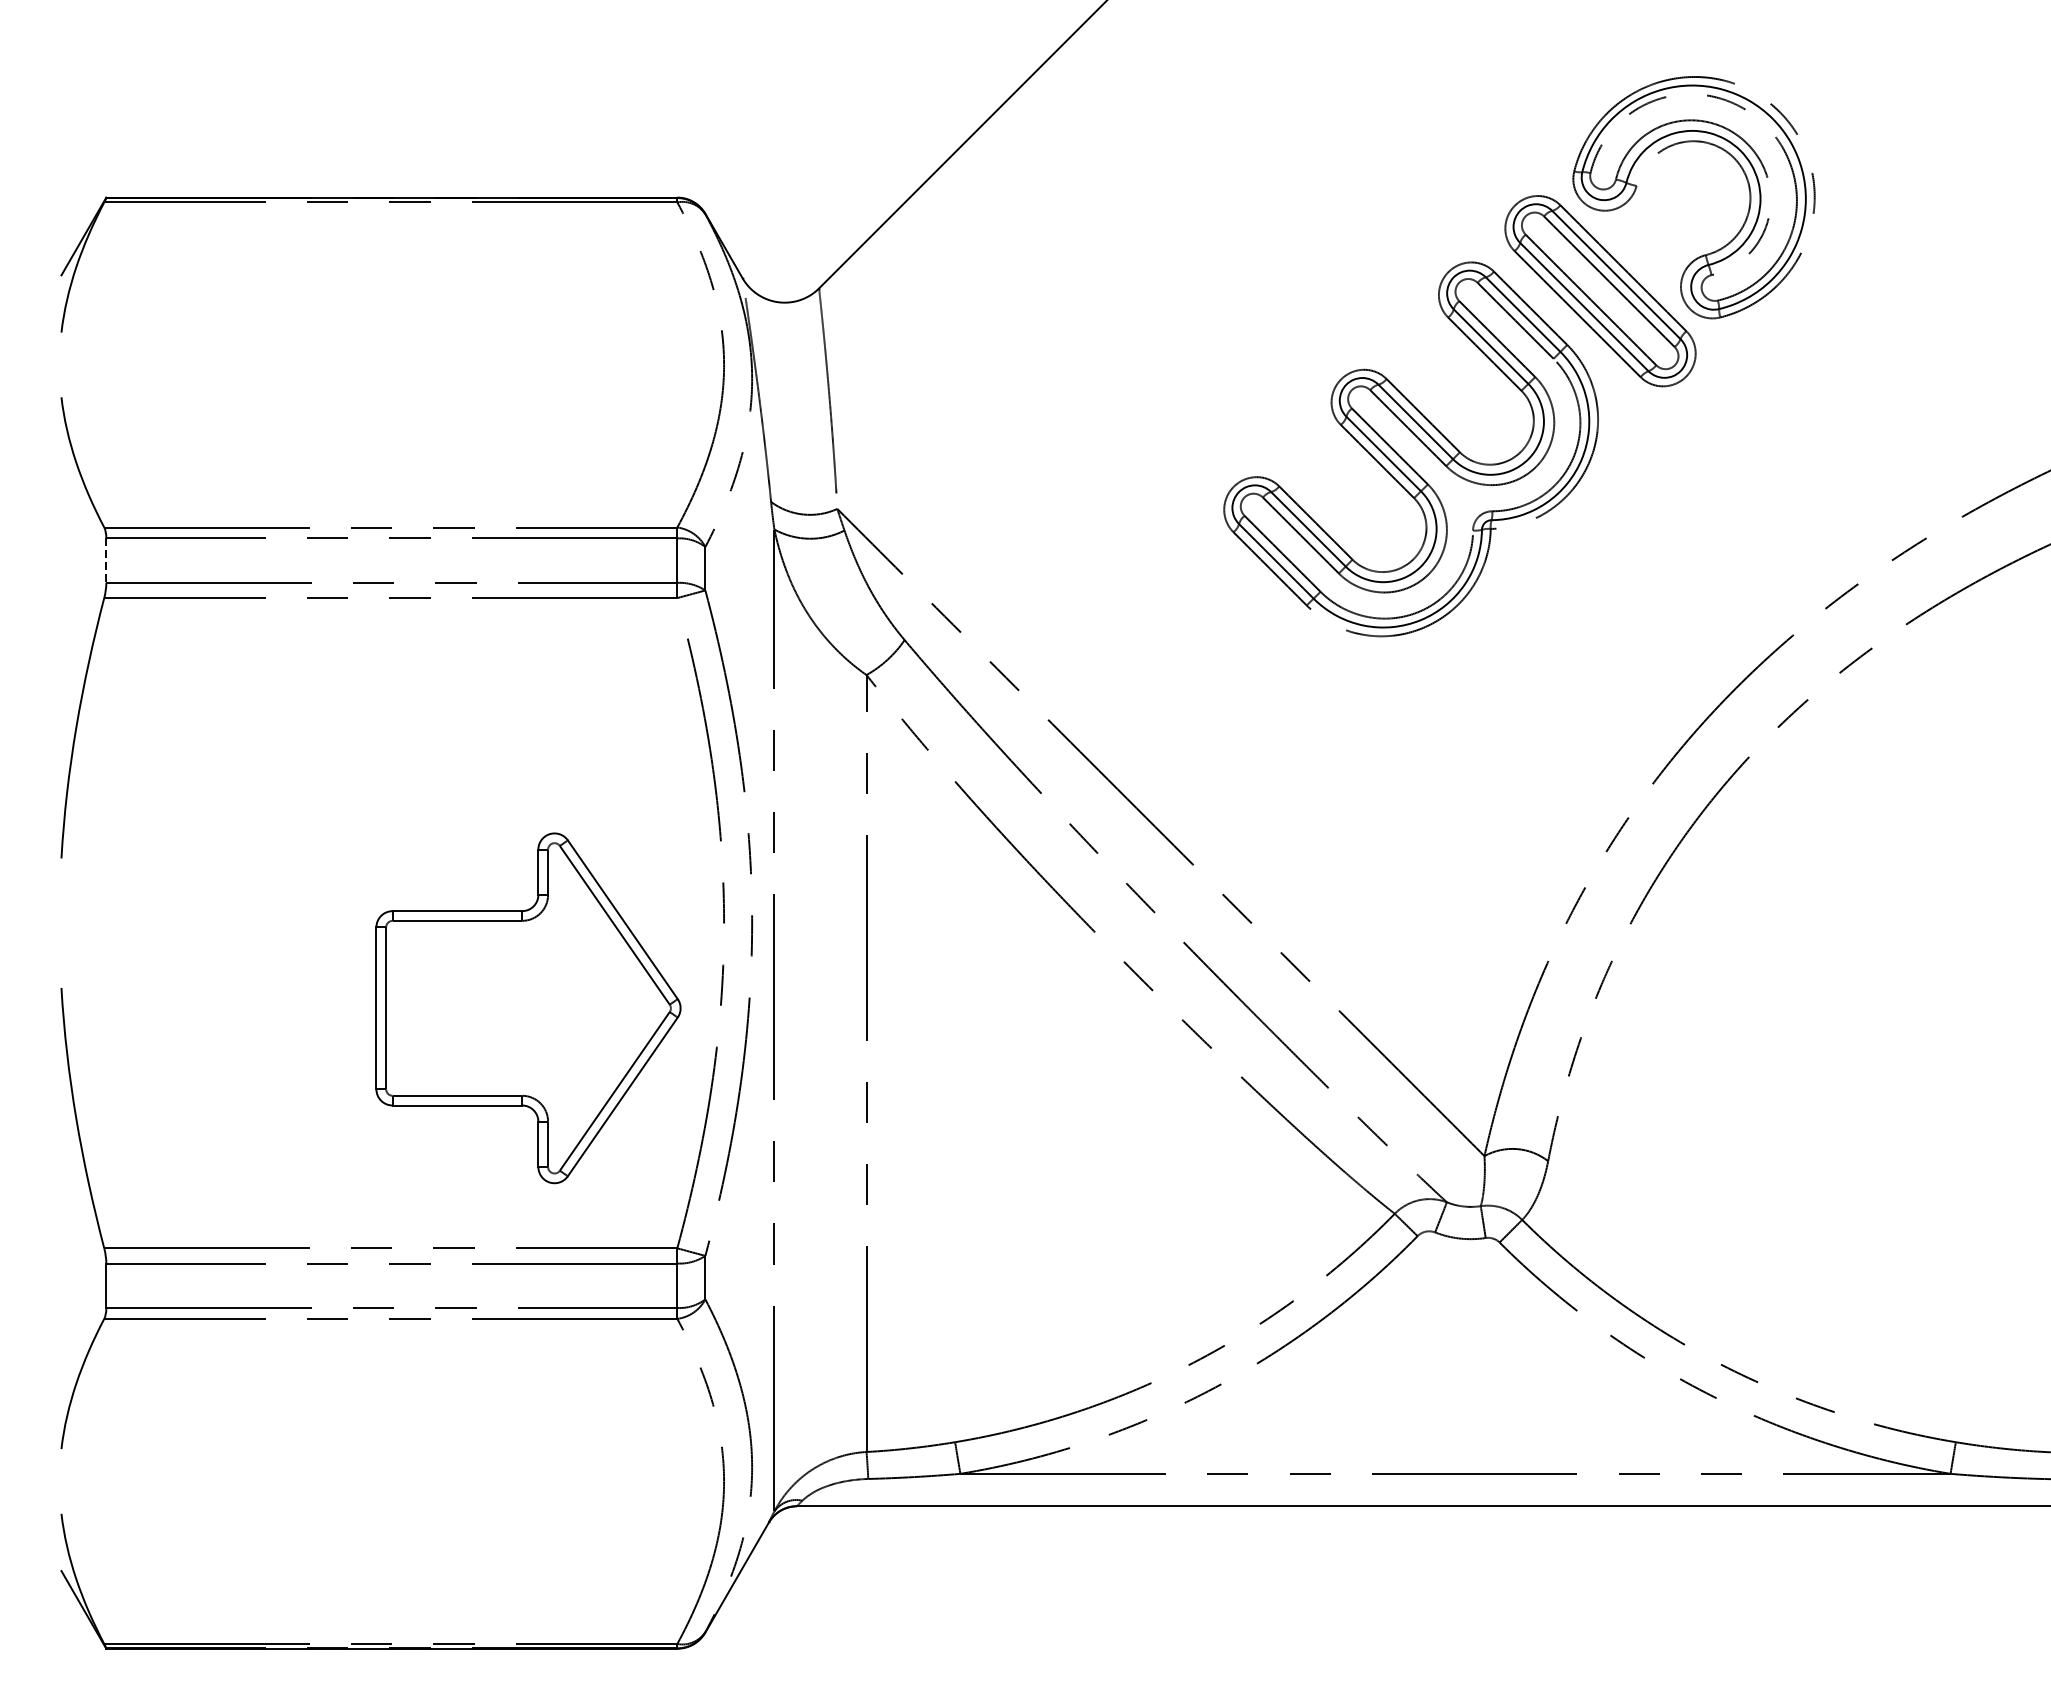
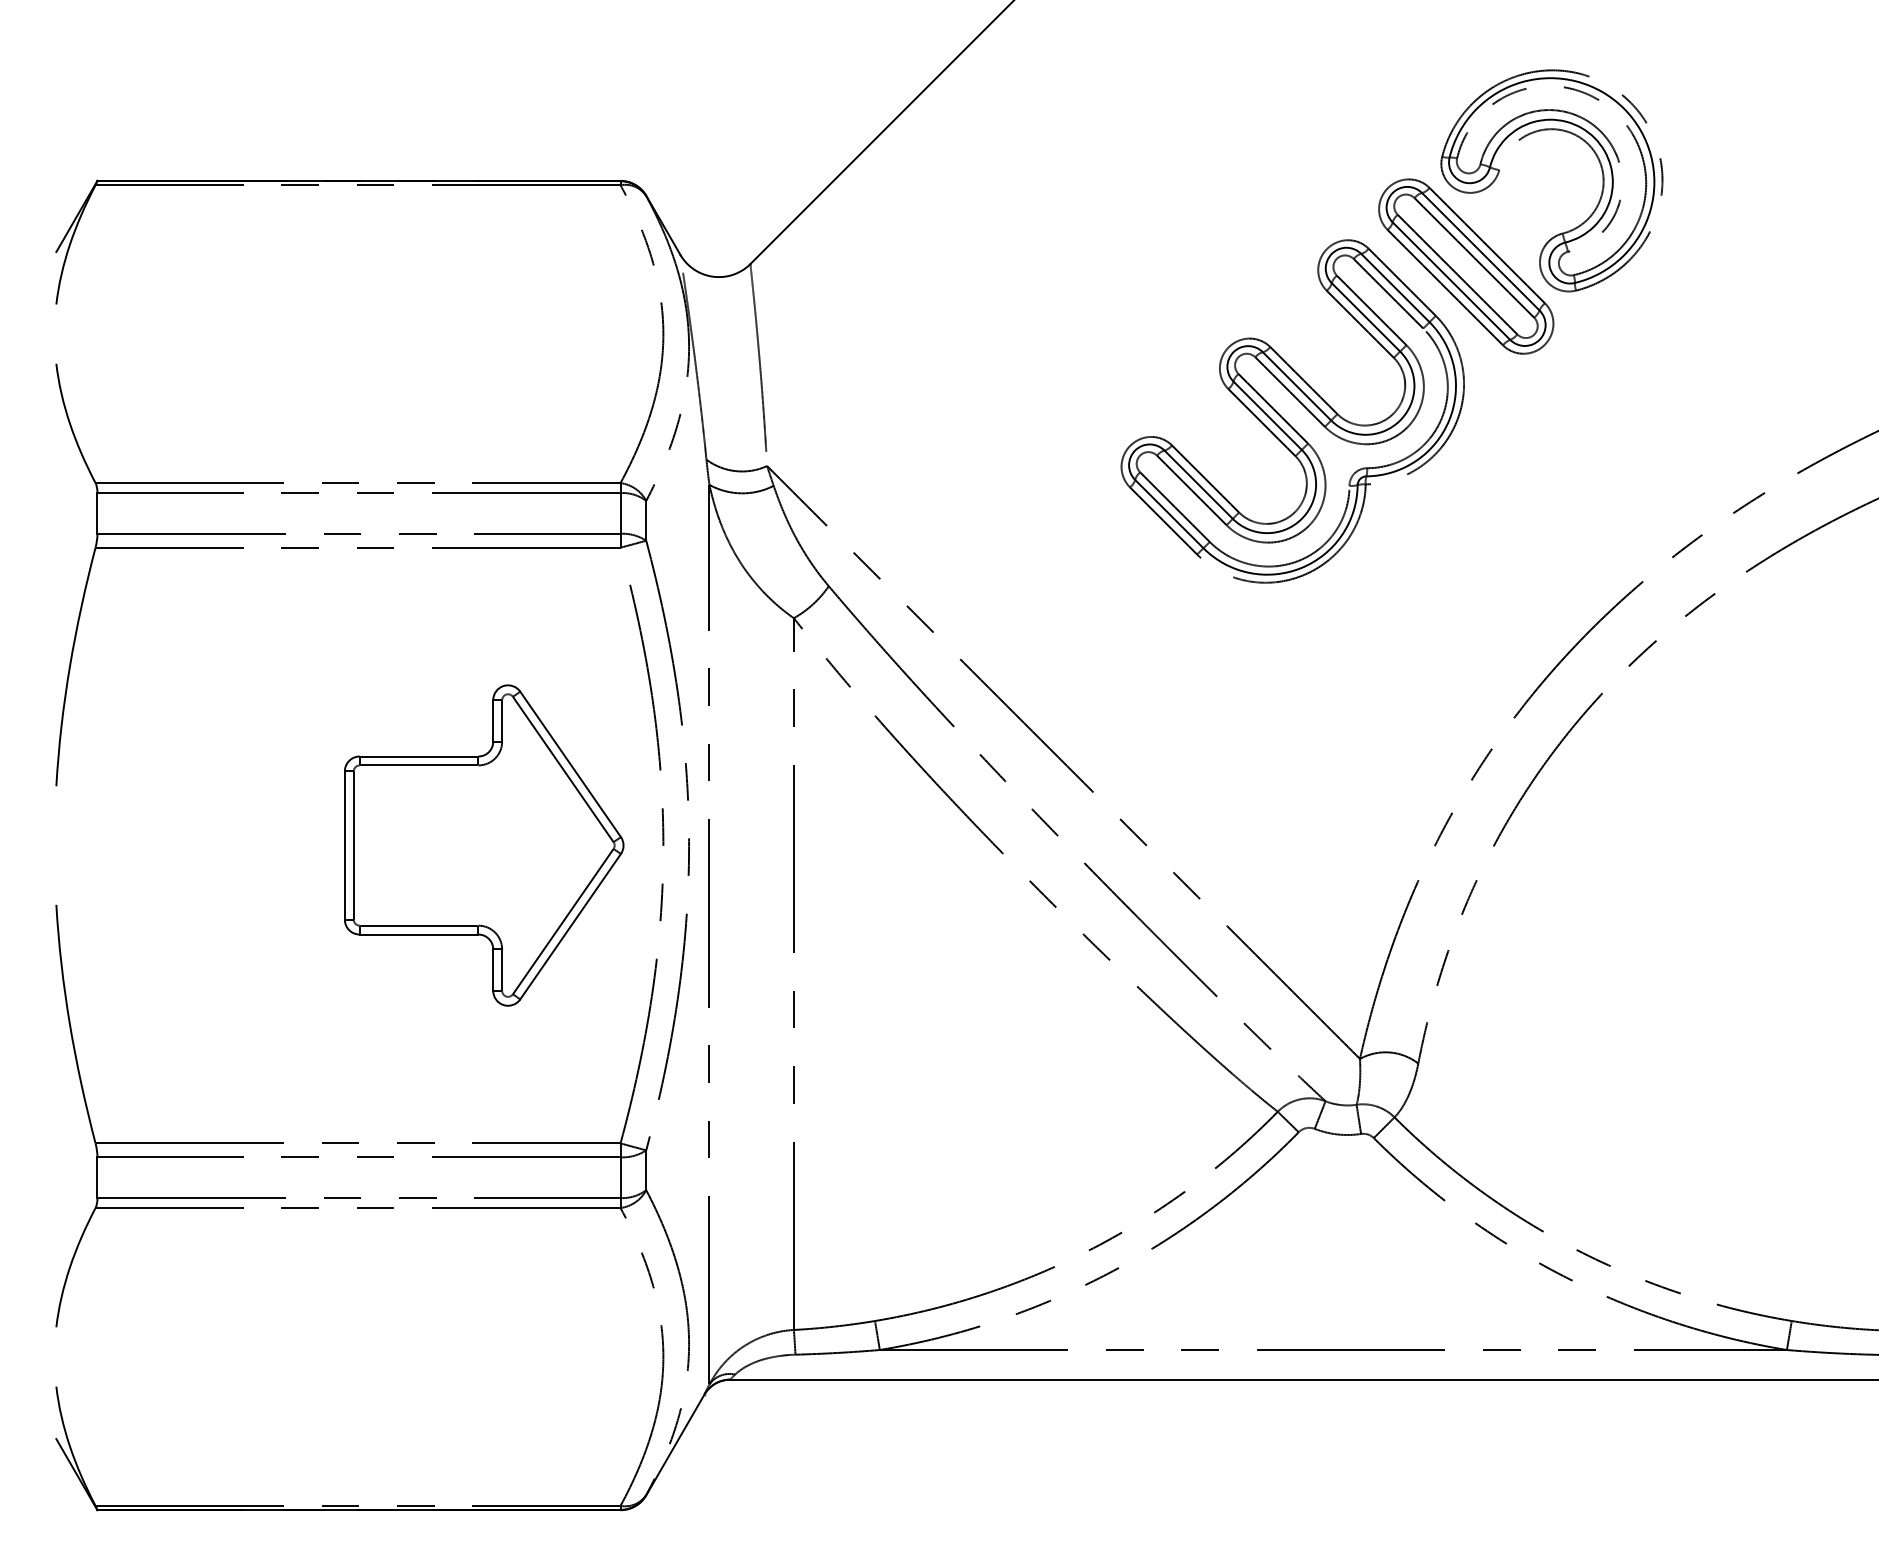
line: (106, 560) -> (97, 513), dashed -> solid
part: (528, 1008) -> (484, 845), moved

